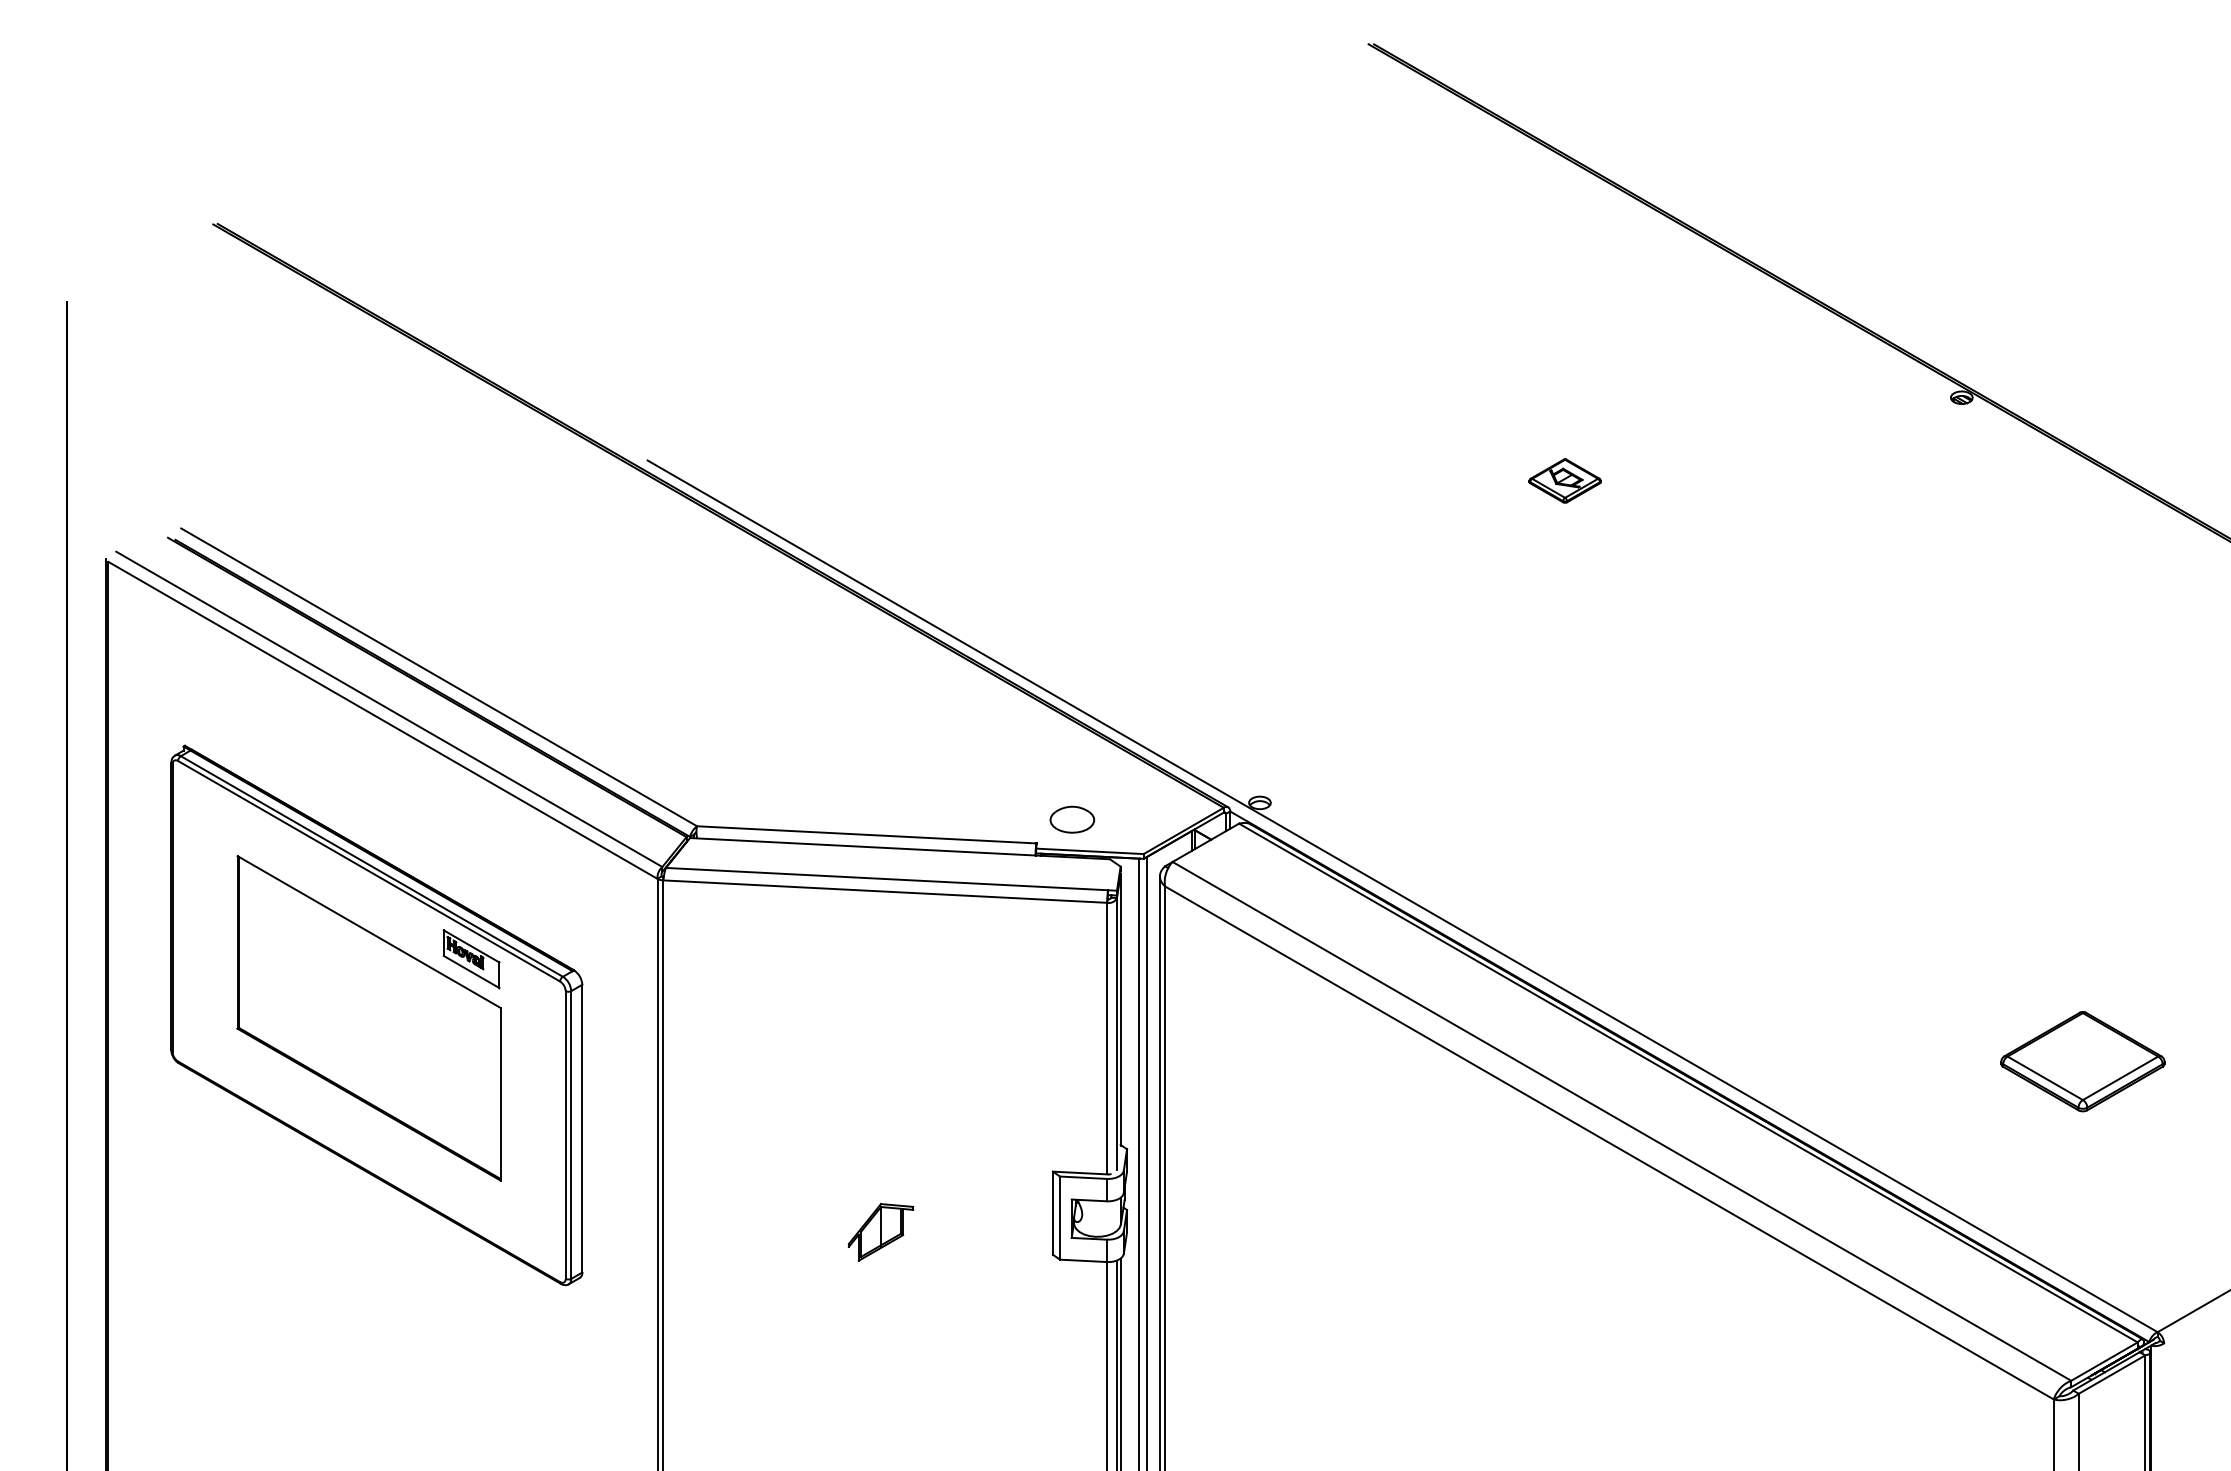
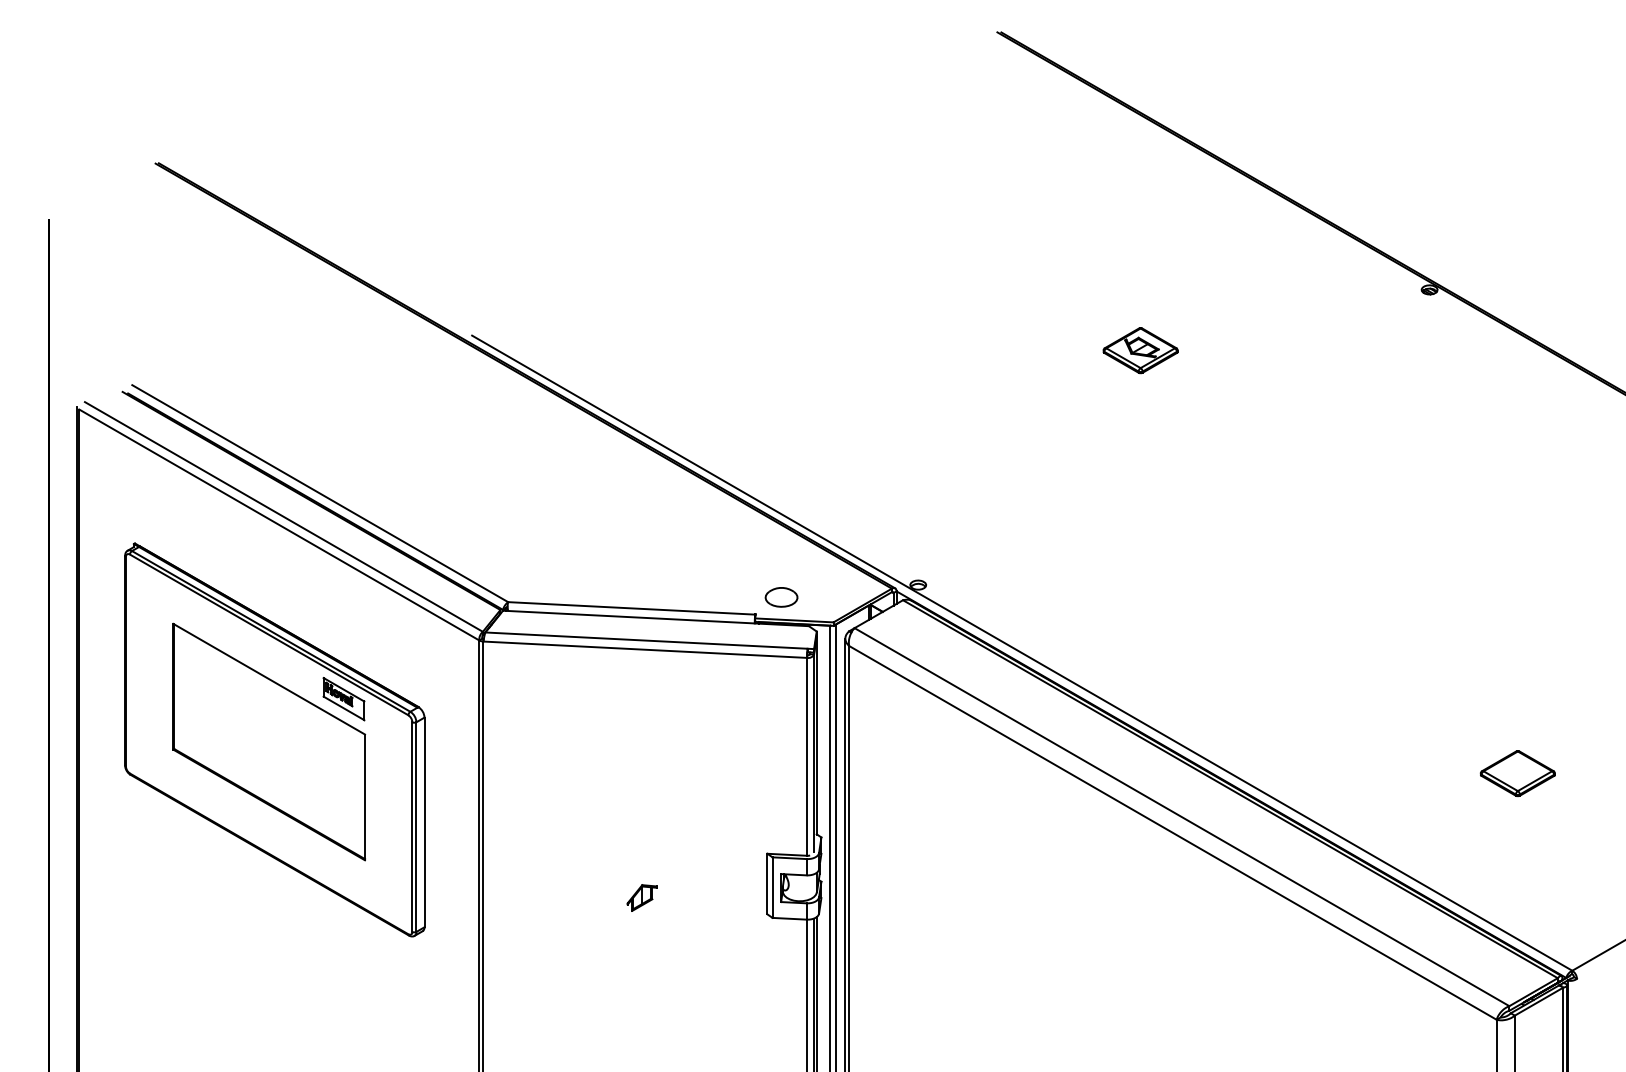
part: (1564, 480) -> (1140, 350), size x1.43
part: (2082, 1061) -> (1517, 773), size x0.62
part: (881, 1232) -> (642, 898), size x0.62

